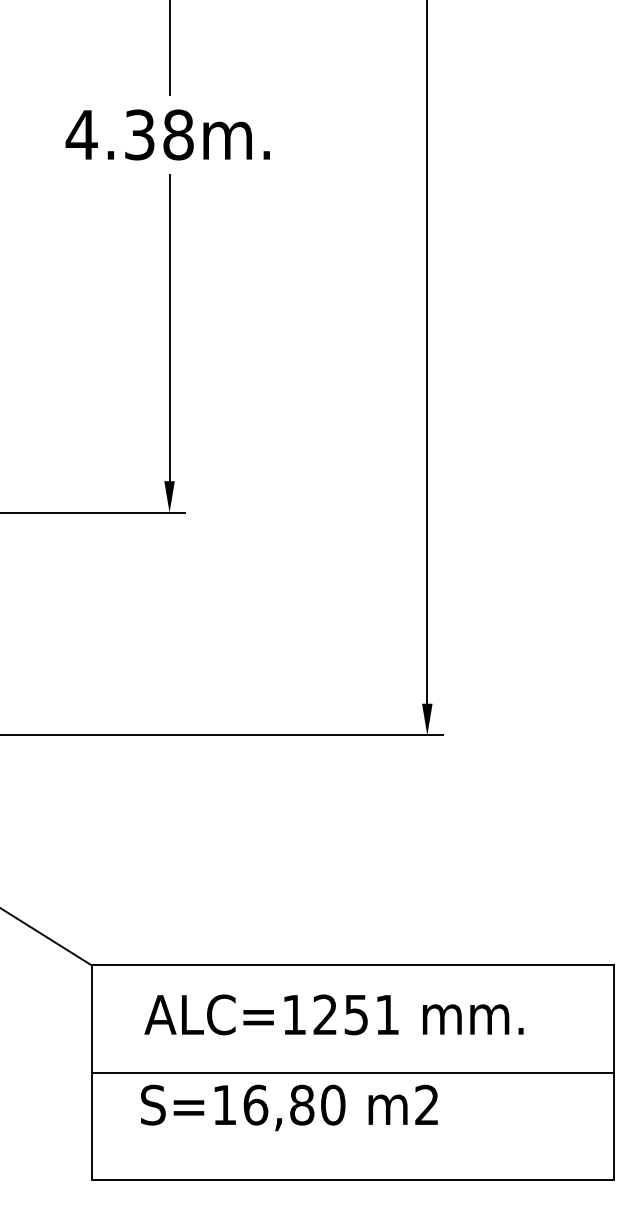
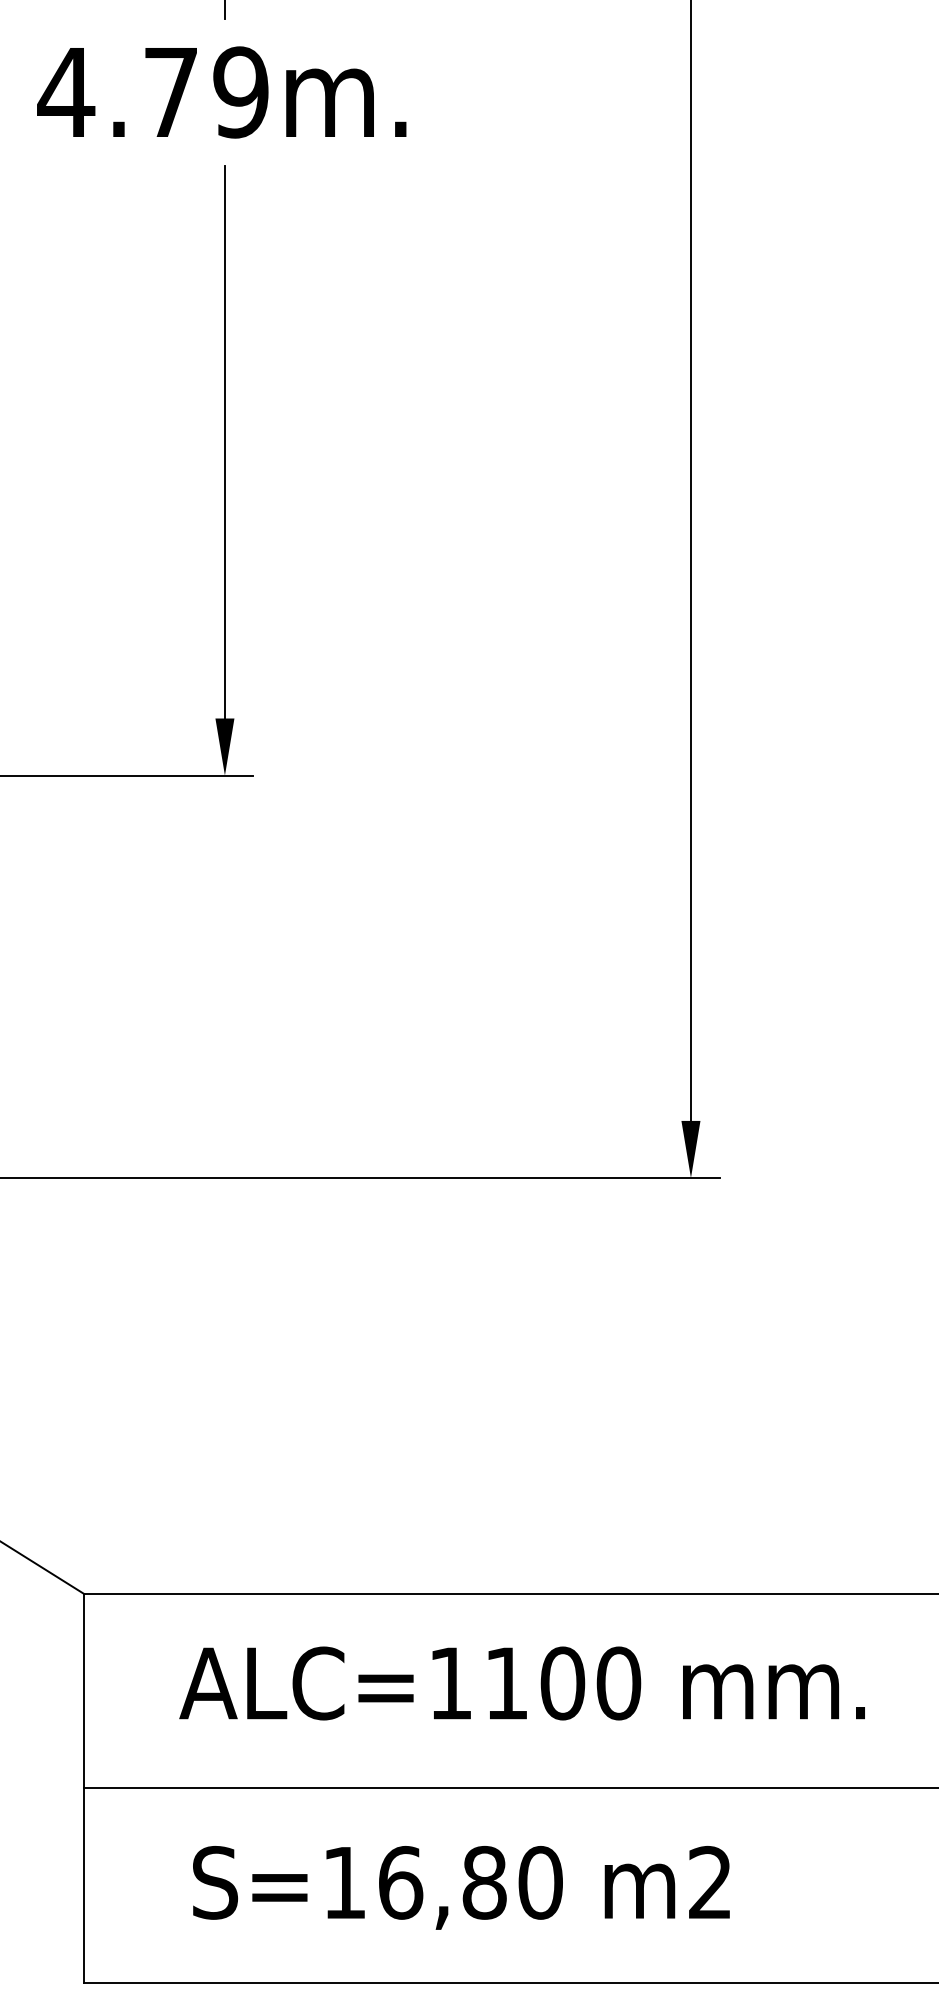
text: (159, 134) -> (206, 91), 4.38m. -> 4.79m.
text: (356, 1014) -> (562, 1682), ALC=1251 -> ALC=1100
text: (289, 1107) -> (461, 1887), moved

